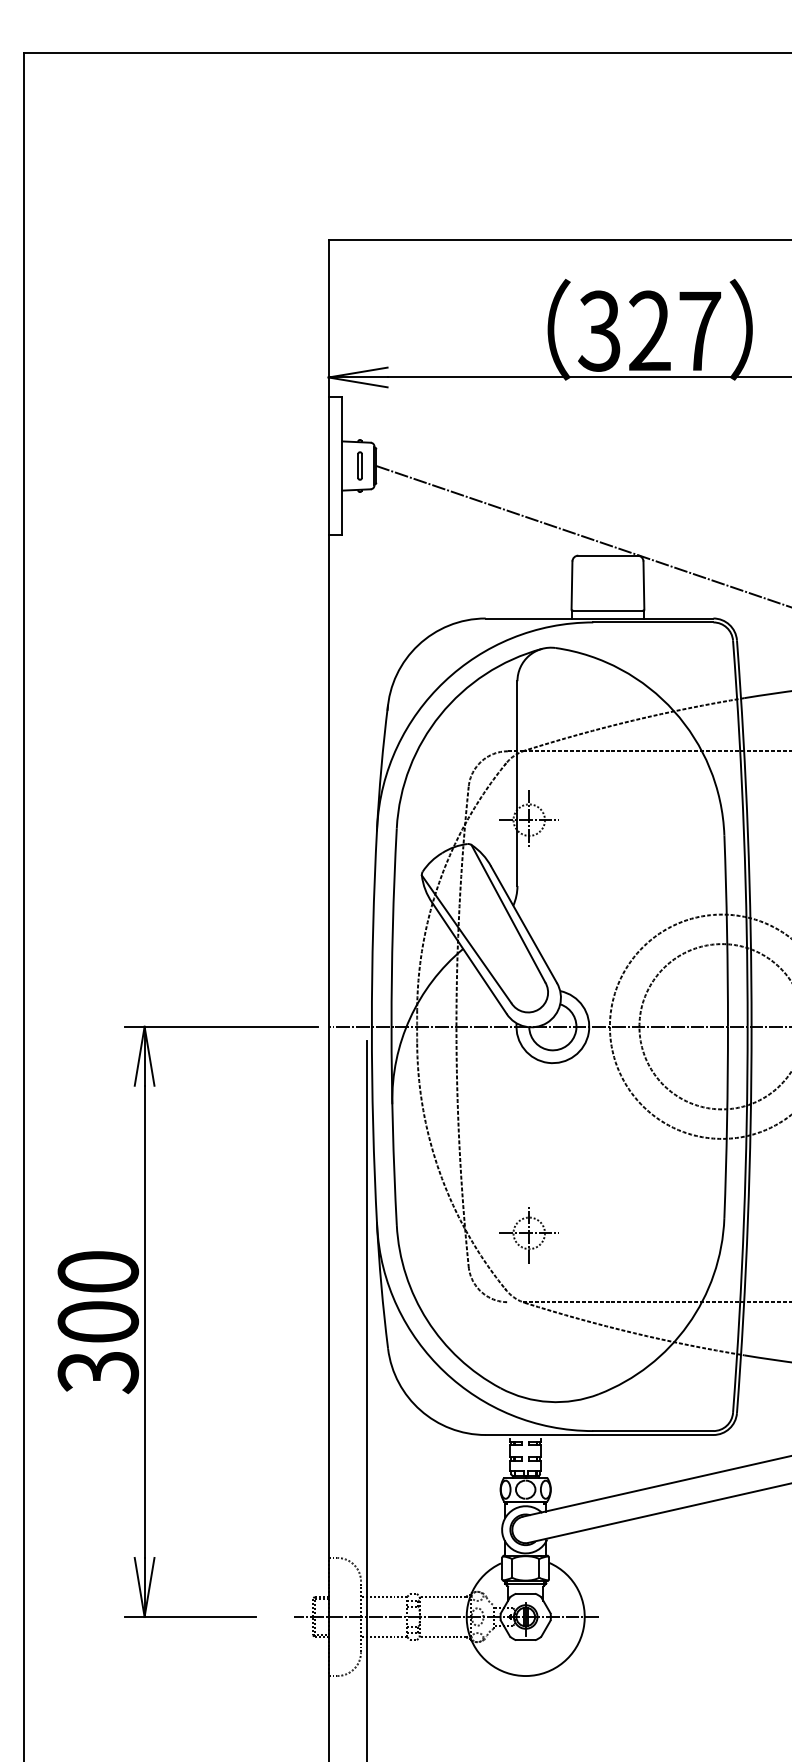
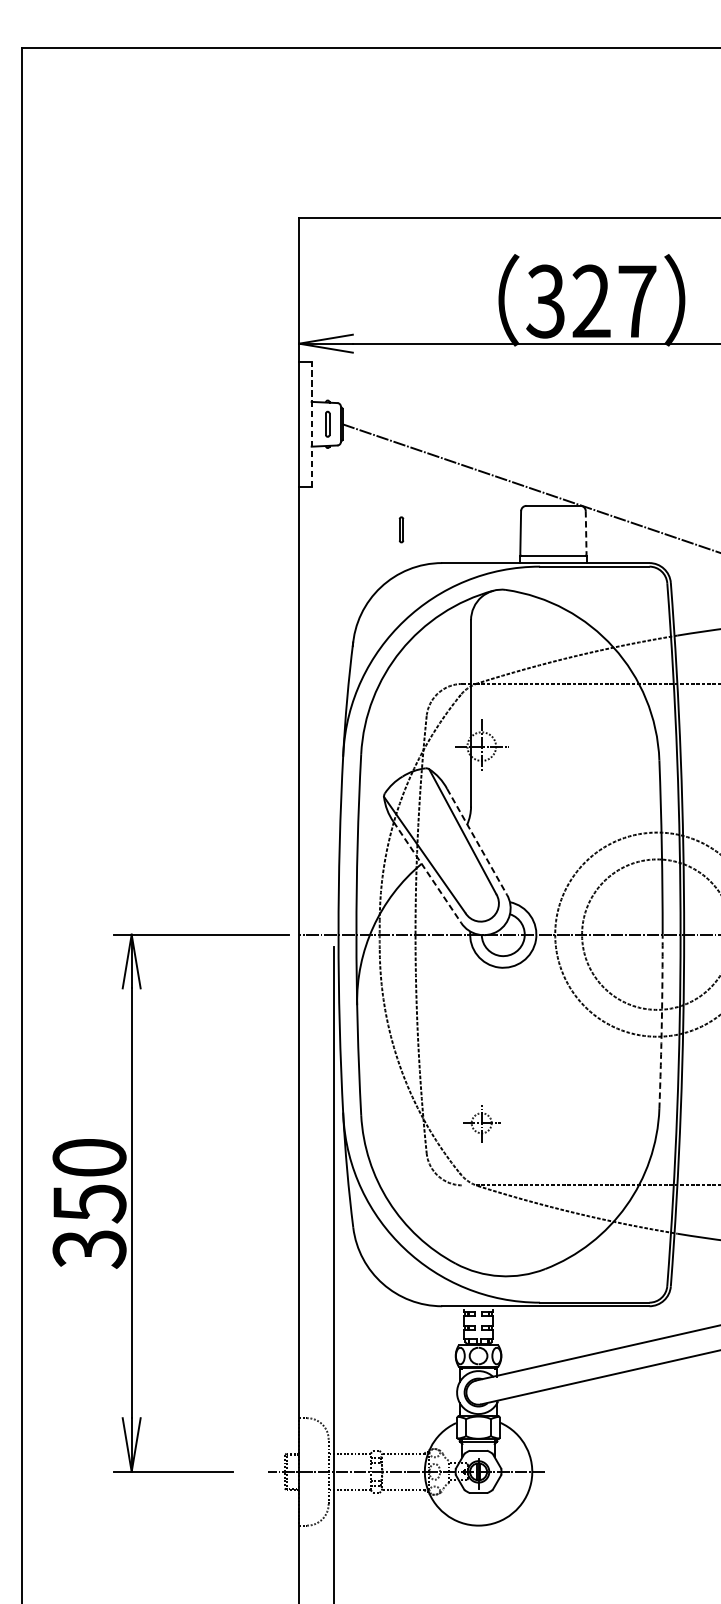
line: (342, 466) -> (311, 424), solid -> dashed
part: (440, 581) -> (401, 529), added
line: (643, 585) -> (585, 533), solid -> dashed
line: (524, 924) -> (477, 841), solid -> dashed
line: (469, 958) -> (427, 872), solid -> dashed
arc: (727, 1122) -> (662, 1021), solid -> dashed
part: (528, 1235) -> (481, 1124), size x0.7
text: (98, 1322) -> (89, 1203), 300 -> 350

